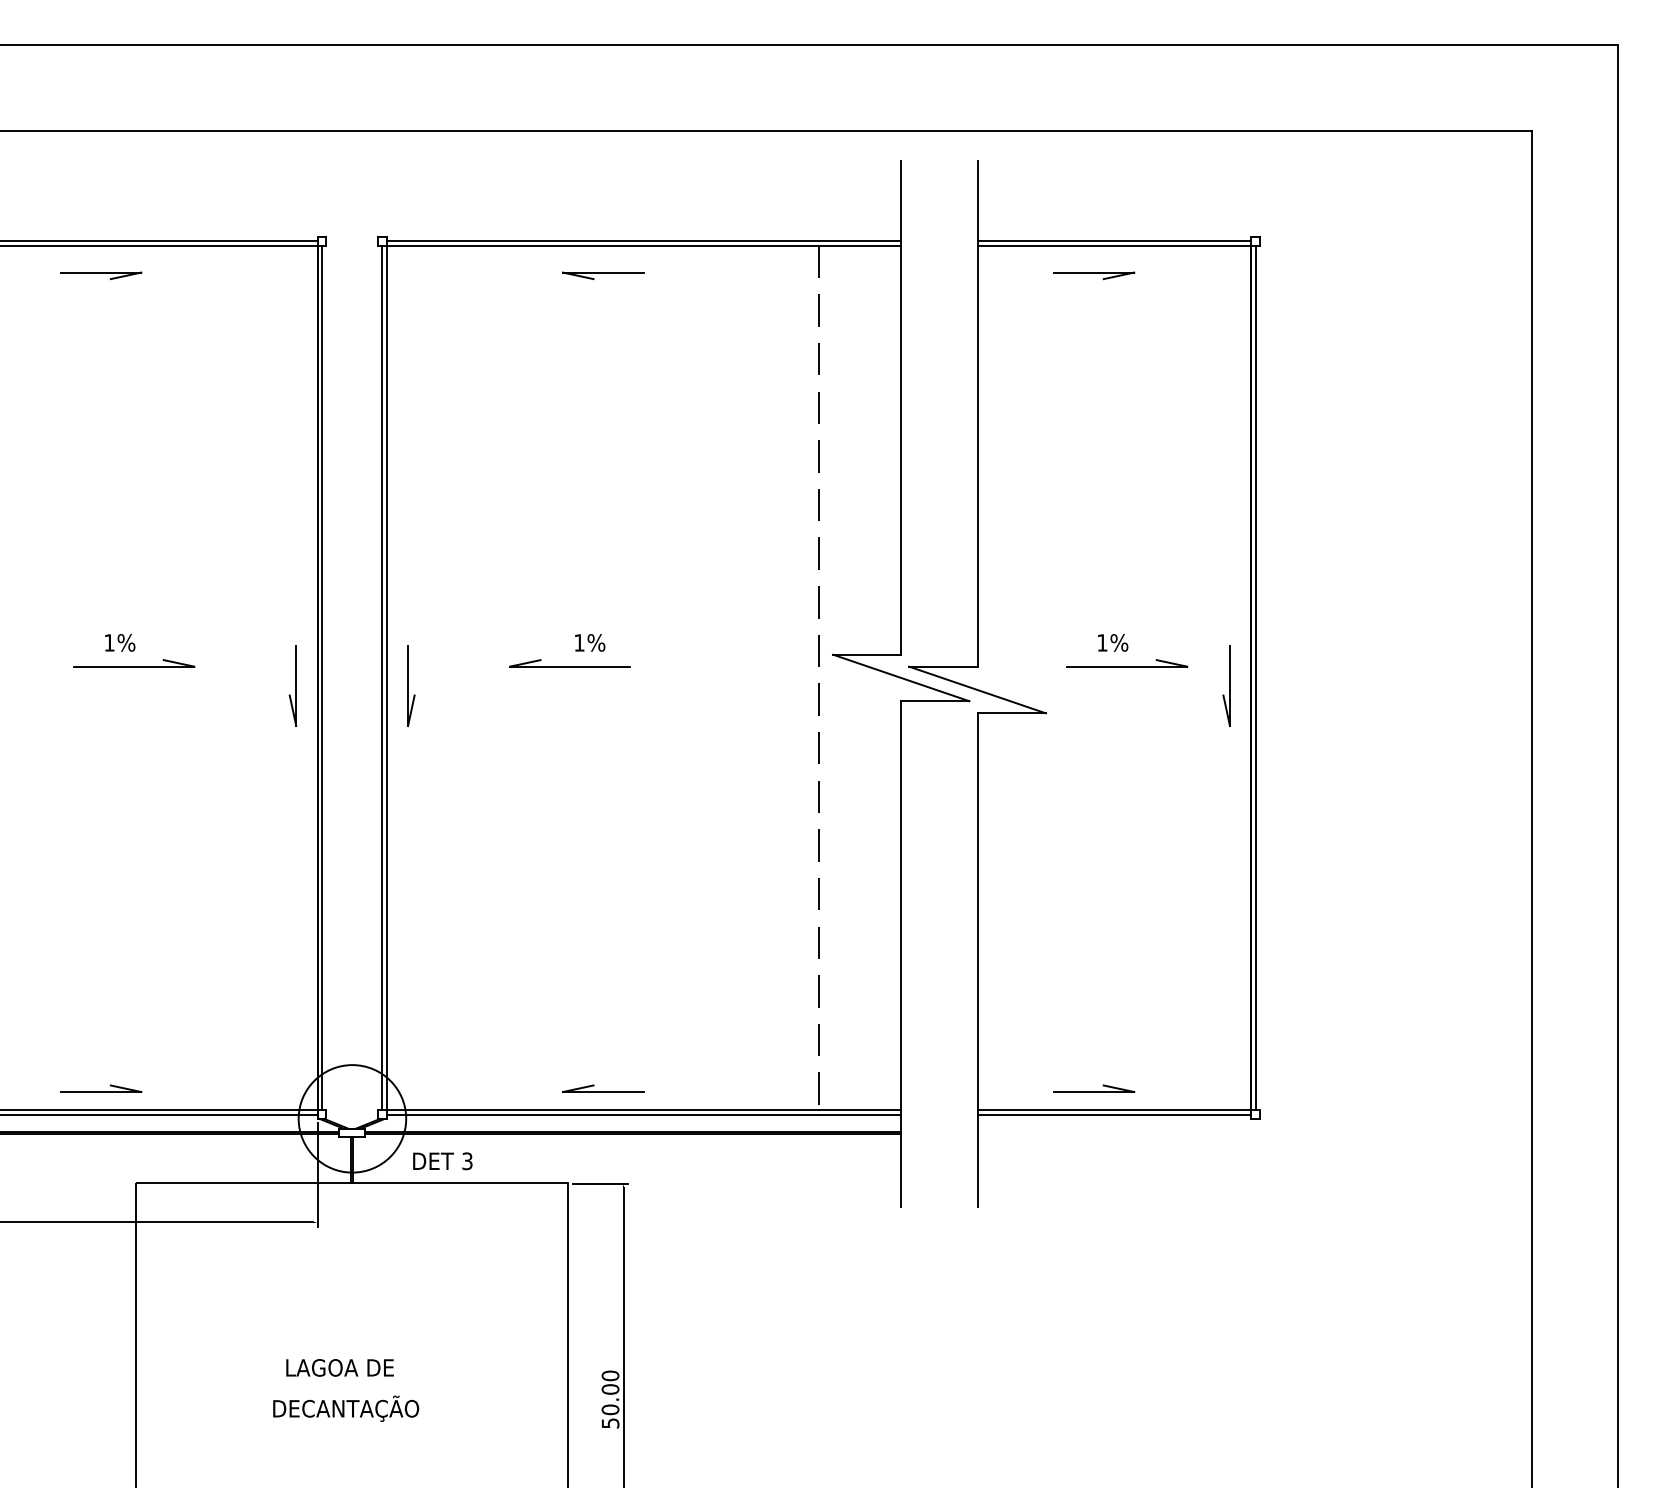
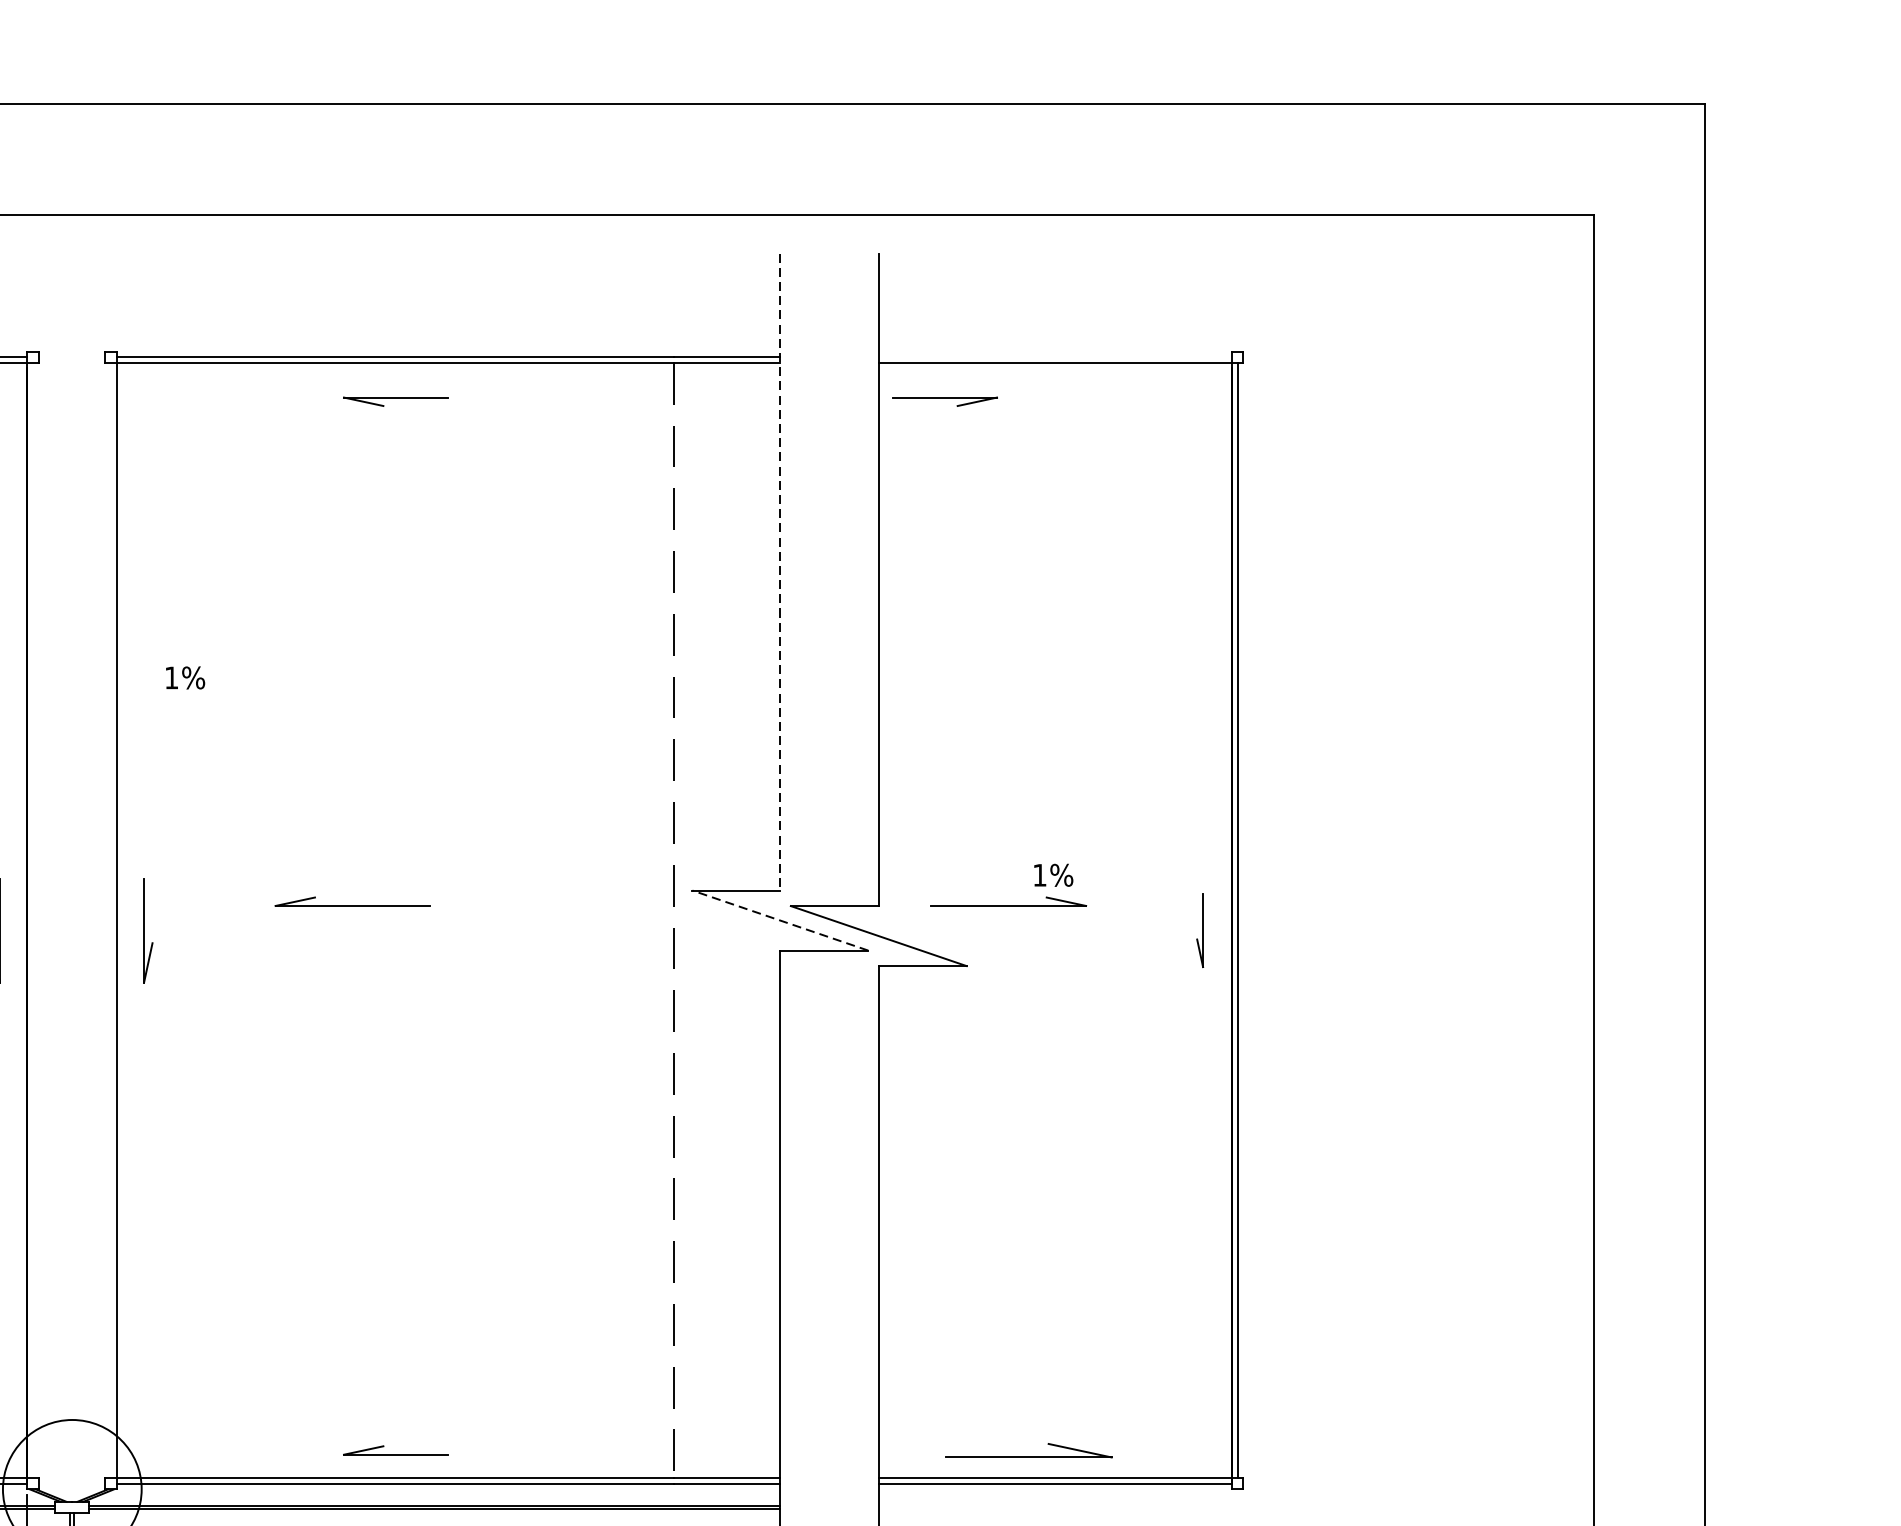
line: (1114, 241) -> (1055, 357), removed
part: (1094, 275) -> (945, 401), moved
line: (901, 407) -> (780, 571), solid -> dashed
text: (590, 642) -> (185, 677), moved
part: (1127, 663) -> (1009, 901), moved
line: (321, 677) -> (32, 919), removed
line: (382, 677) -> (111, 919), removed
line: (901, 677) -> (780, 919), solid -> dashed
part: (1226, 685) -> (1199, 930), size x0.7
part: (1094, 1088) -> (1029, 1450), size x1.6

